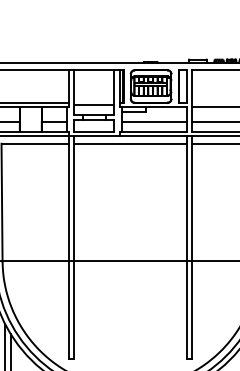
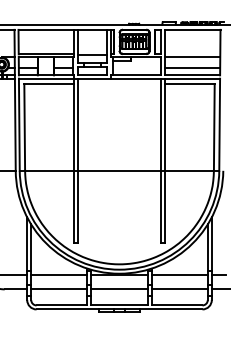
line: (153, 122) -> (136, 68), removed
line: (130, 144) -> (119, 84), removed

